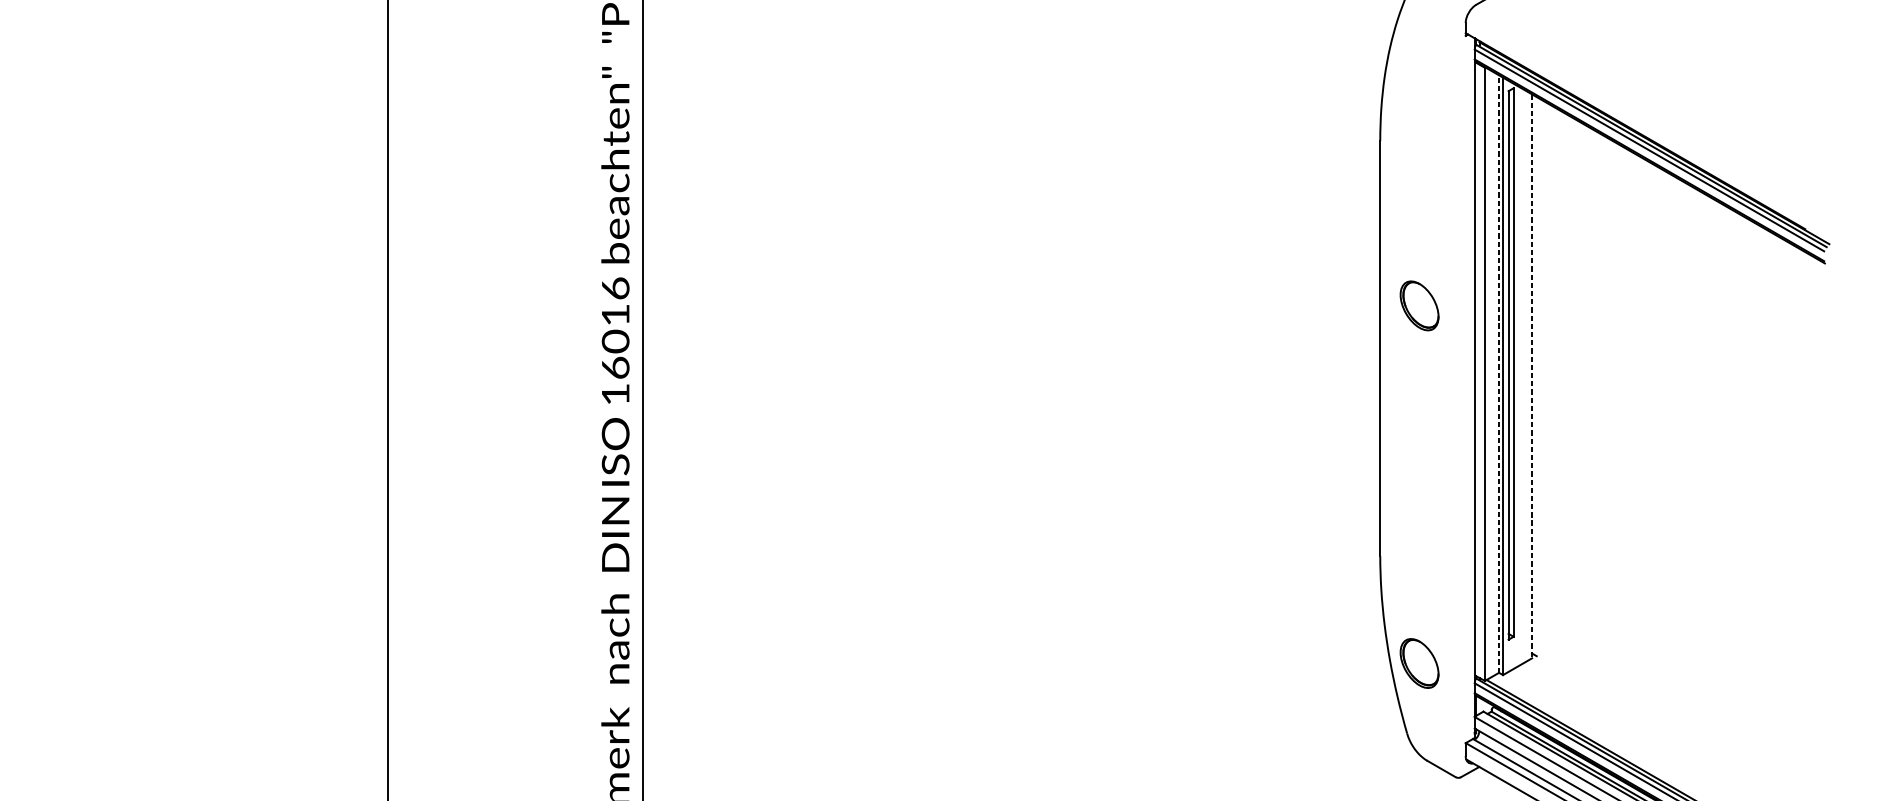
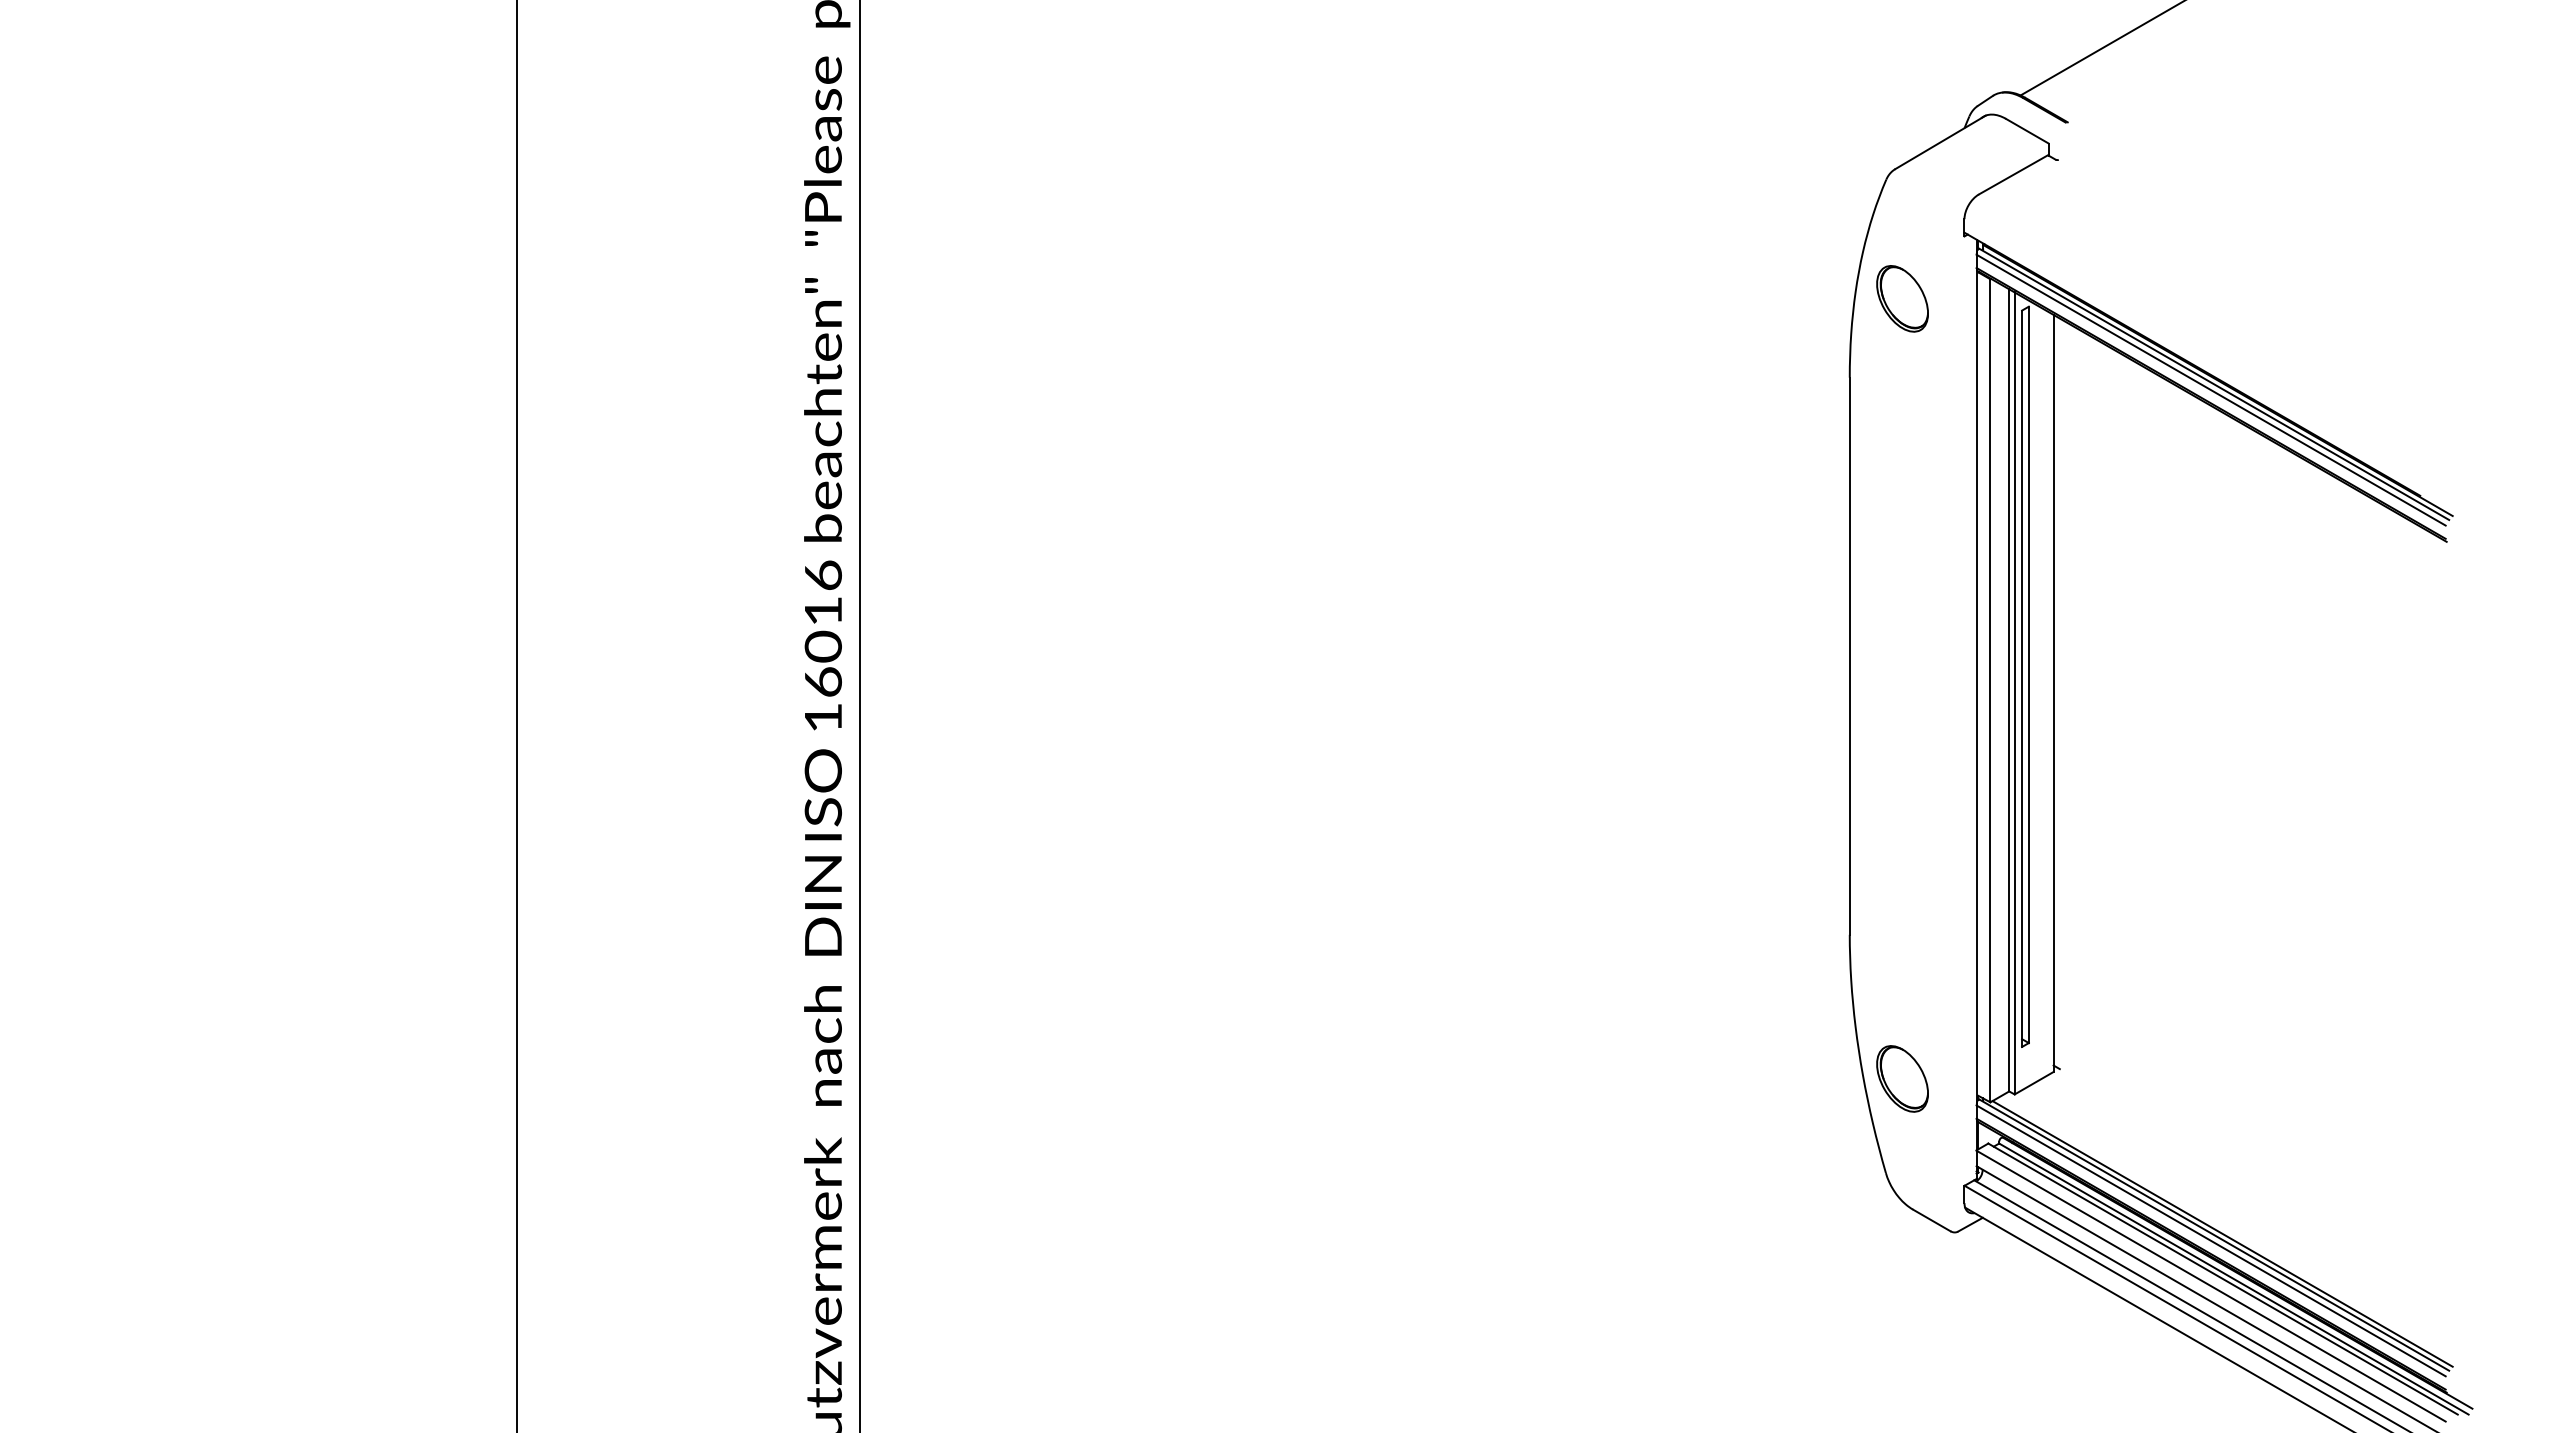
part: (1419, 305) -> (1902, 298), moved
line: (1499, 373) -> (2009, 689), dashed -> solid
line: (1532, 376) -> (2053, 693), dashed -> solid

